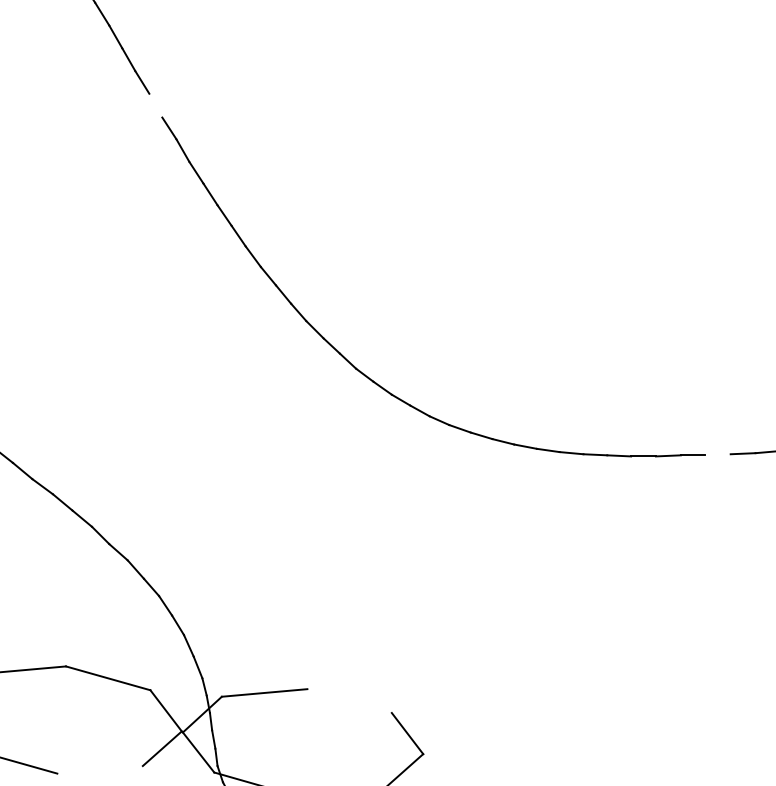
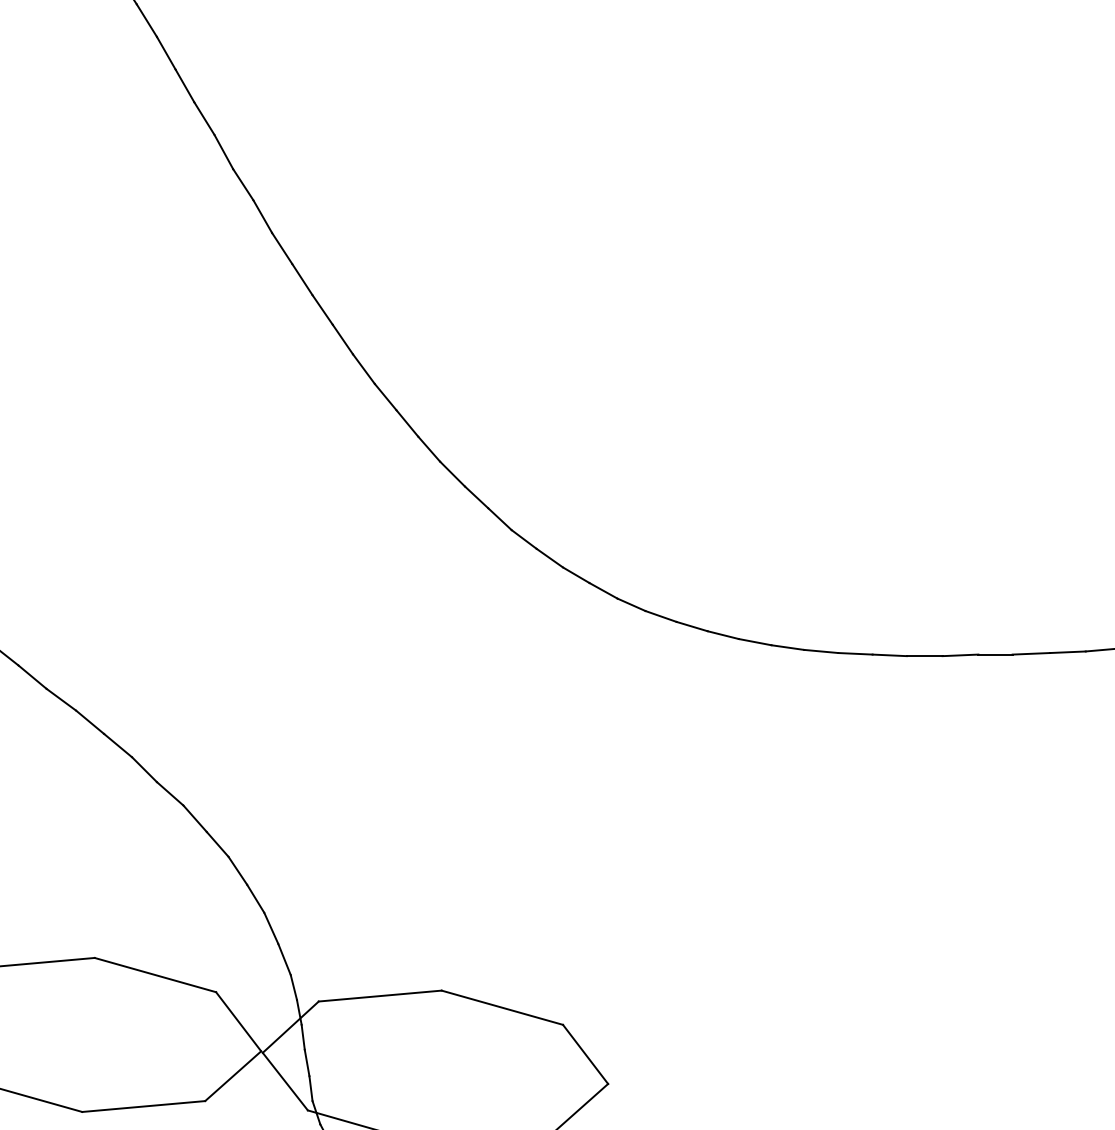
line: (155, 105) -> (223, 151), added
line: (717, 454) -> (1031, 653), added
line: (349, 700) -> (502, 1006), added
line: (99, 769) -> (142, 1106), added

